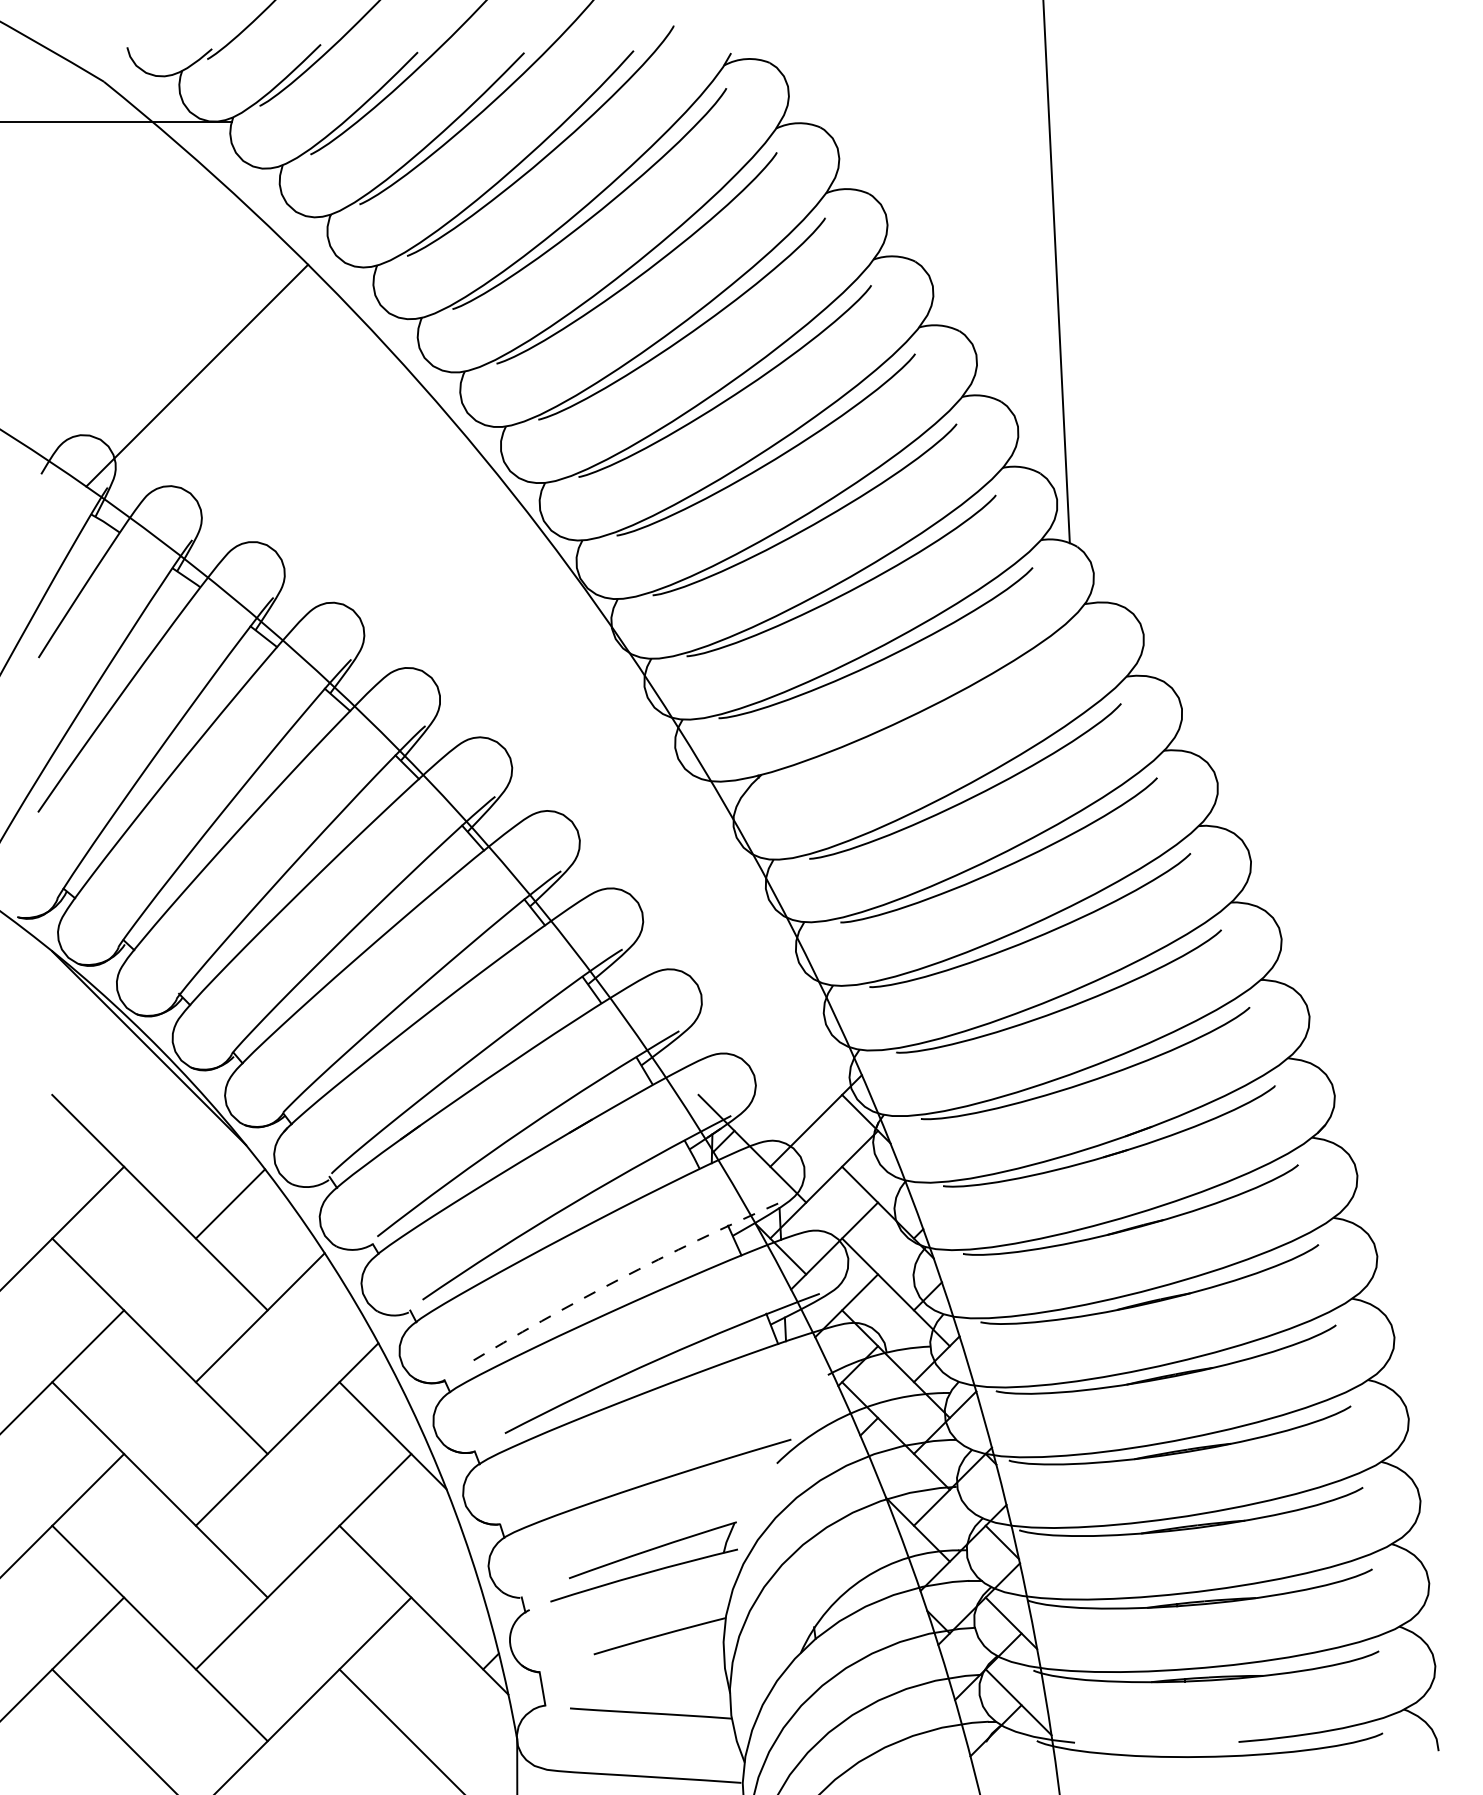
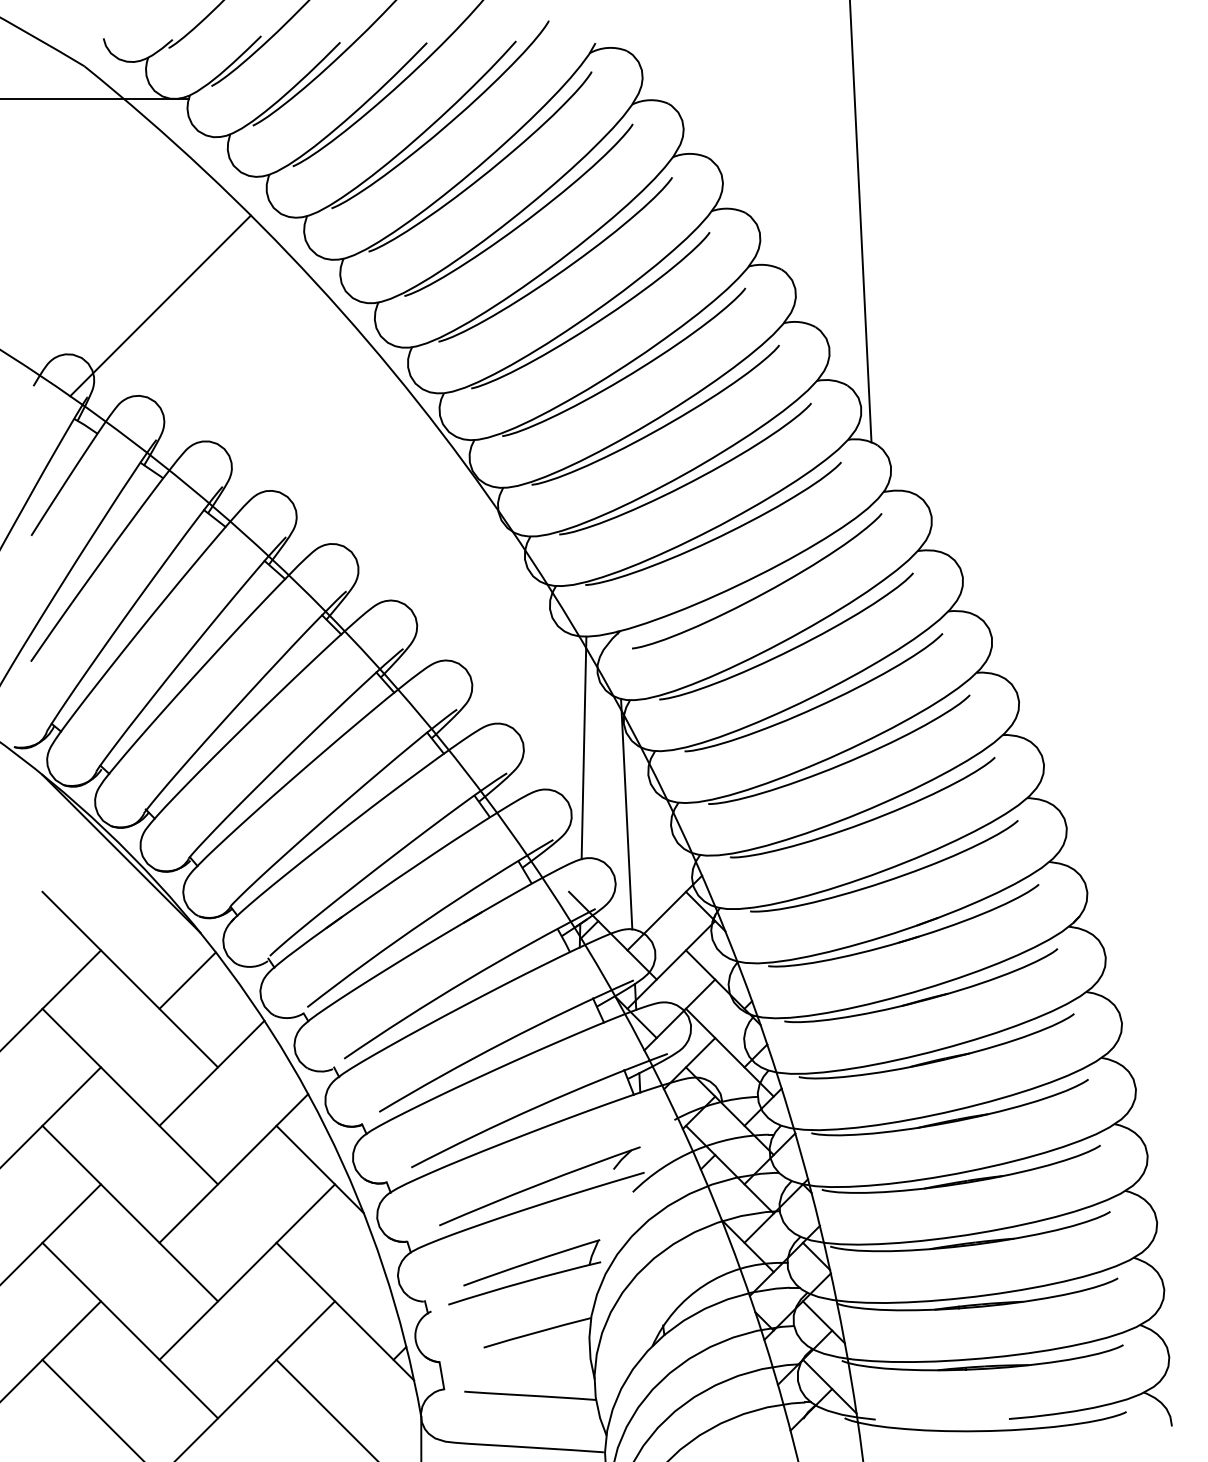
curve: (937, 727) -> (763, 592), added
line: (716, 917) -> (583, 747), added
line: (769, 999) -> (626, 814), added
arc: (619, 1279) -> (504, 1042), dashed -> solid
part: (662, 1456) -> (539, 1186), added

